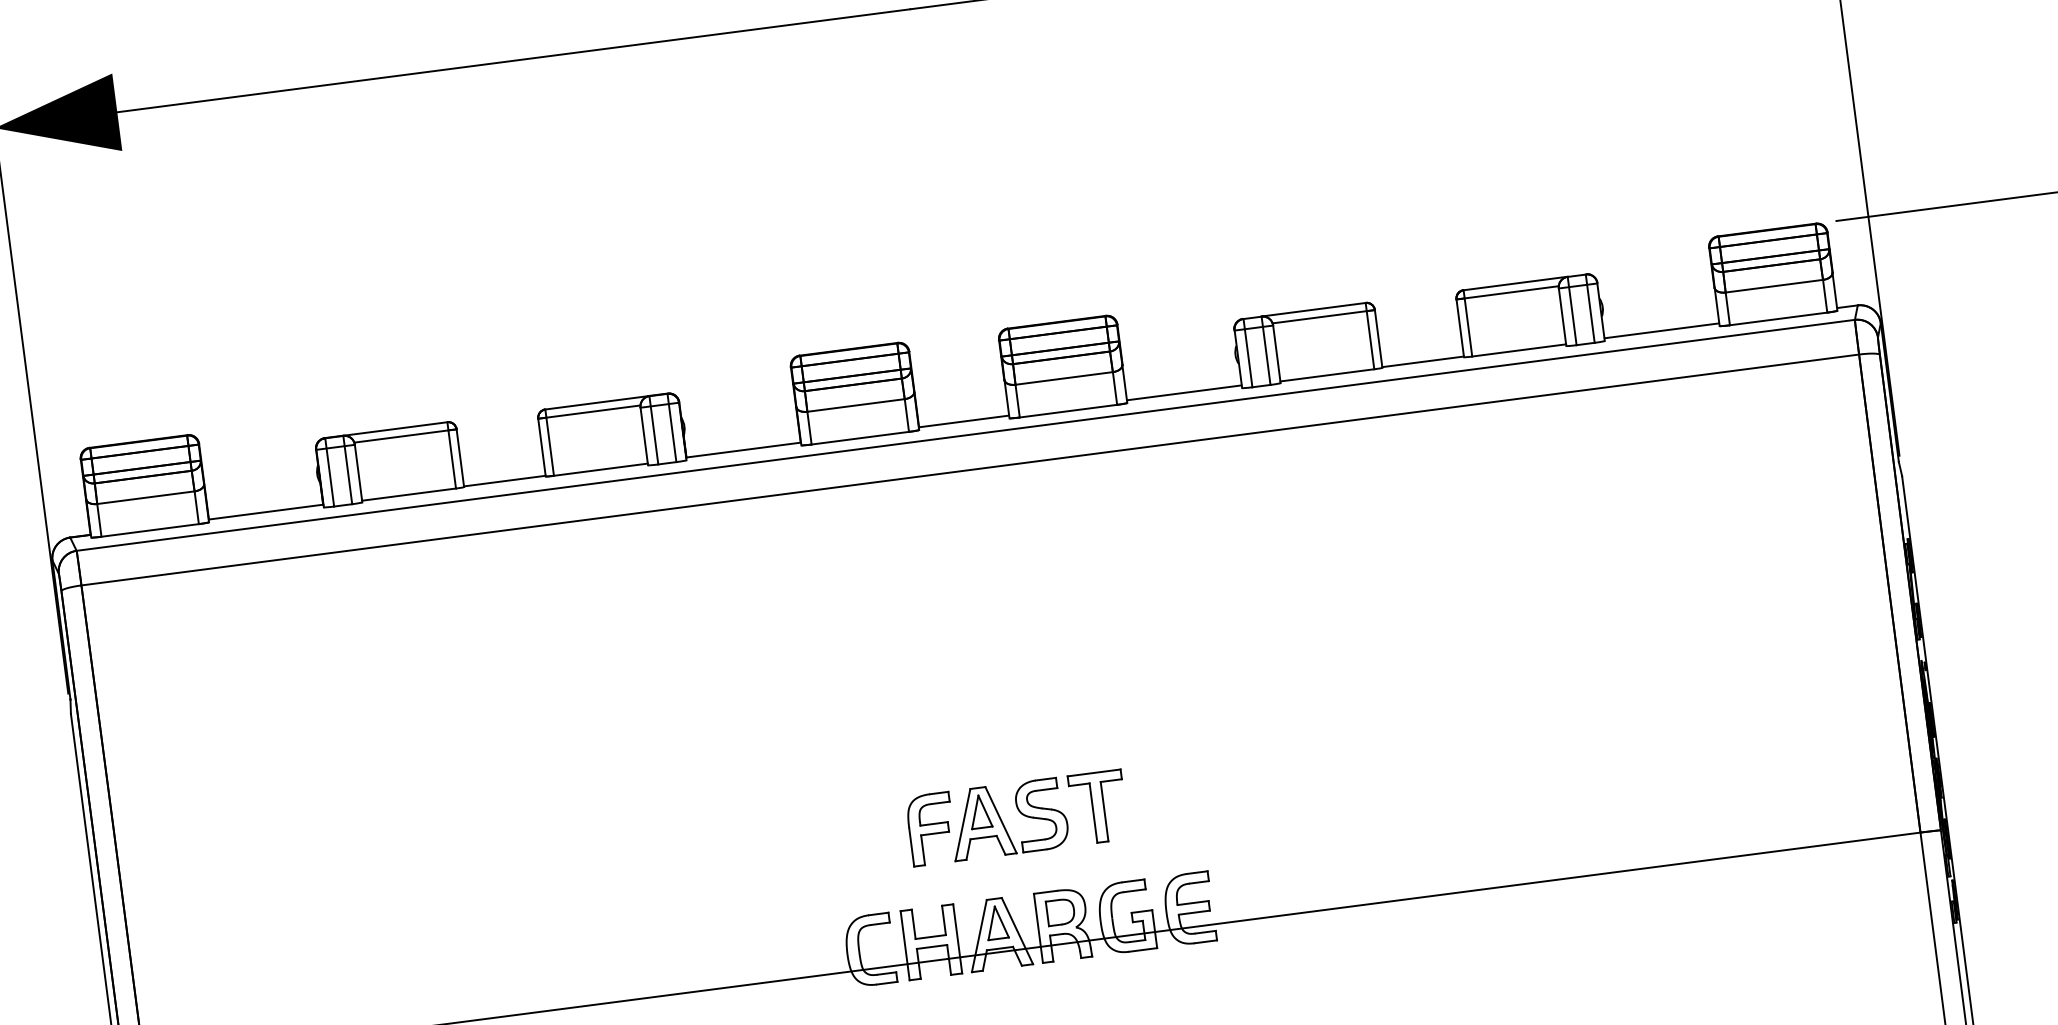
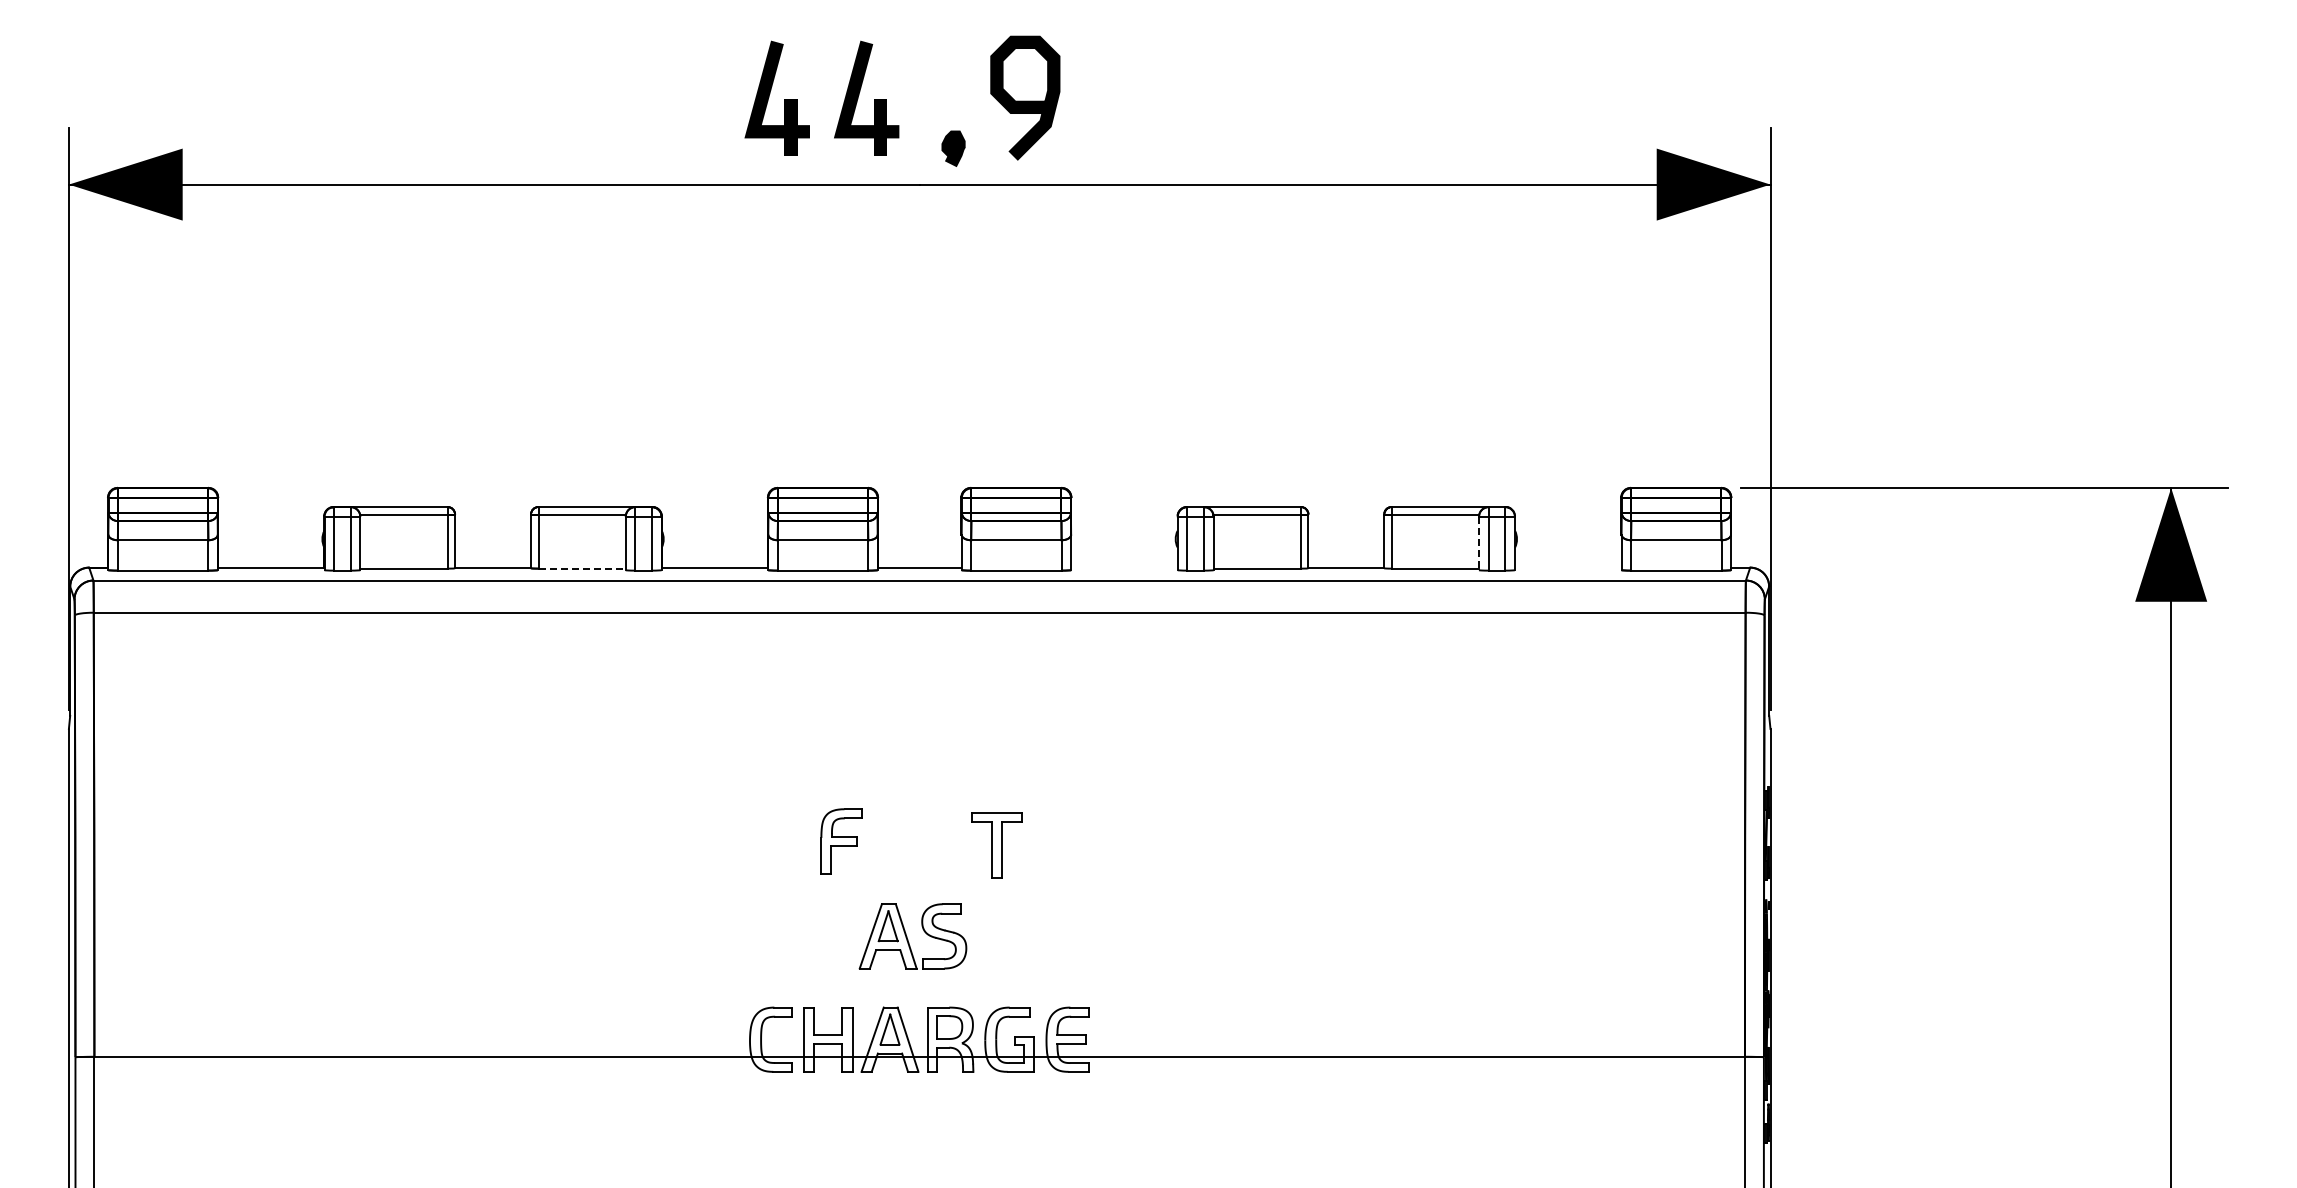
line: (1563, 317) -> (1479, 543), solid -> dashed
line: (1662, 330) -> (1568, 567), removed
line: (1184, 392) -> (1124, 567), removed
line: (601, 469) -> (582, 568), solid -> dashed
part: (1098, 807) -> (996, 845), moved
part: (931, 829) -> (841, 841), moved

